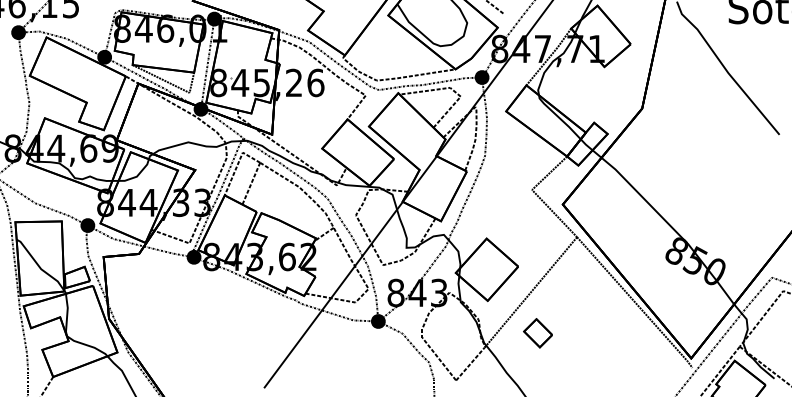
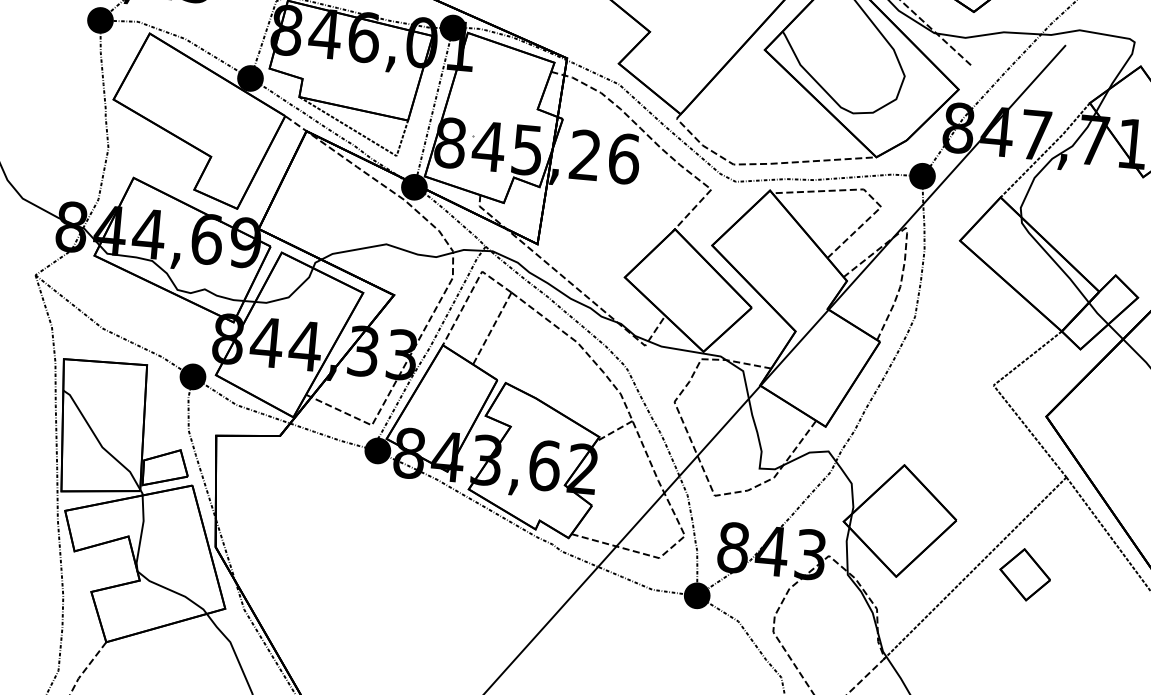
part: (537, 333) -> (1024, 575), moved

